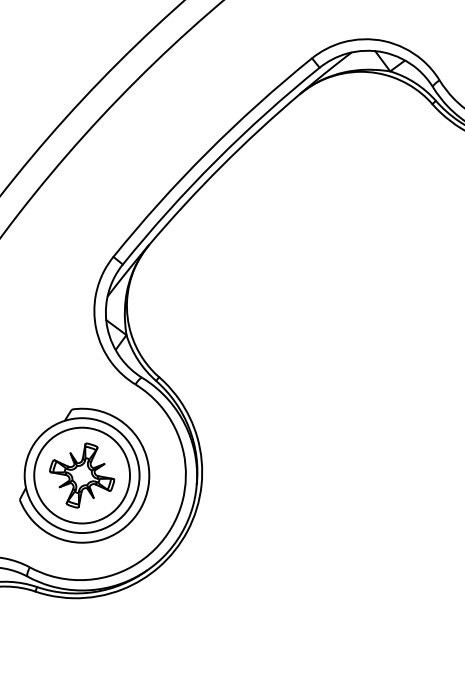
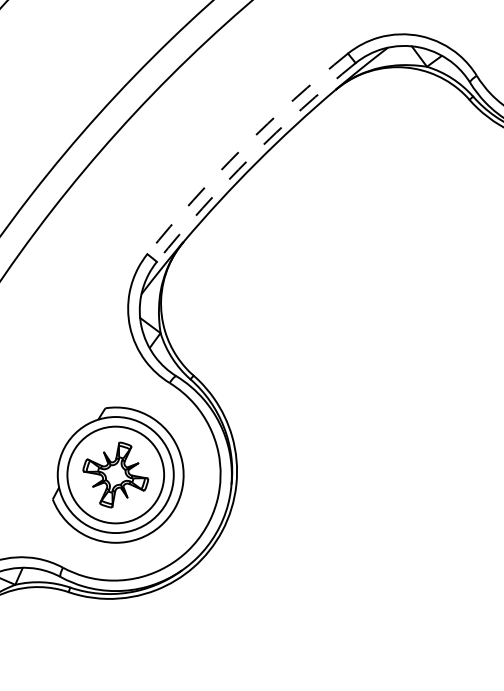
arc: (207, 152) -> (242, 148), solid -> dashed
arc: (216, 161) -> (251, 157), solid -> dashed

